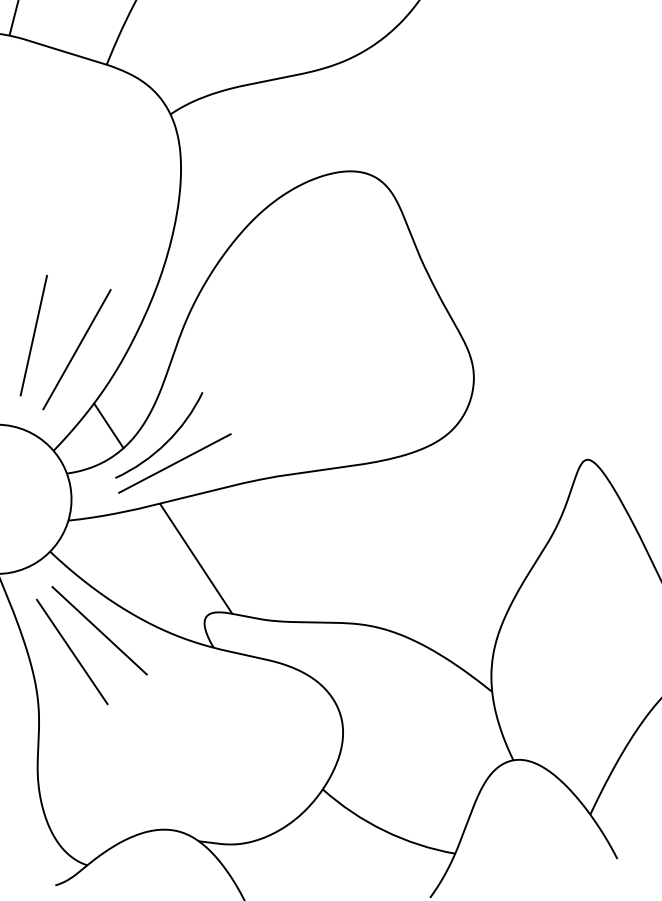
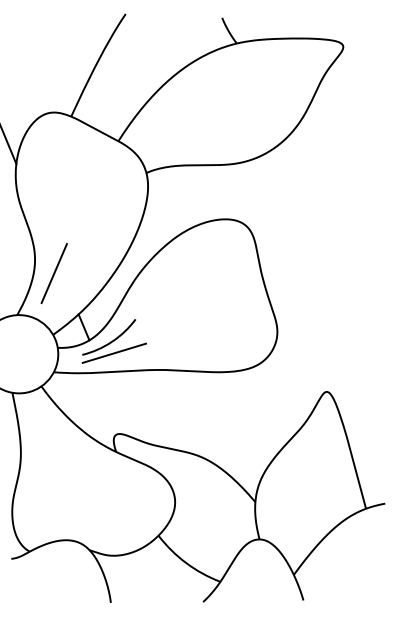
line: (75, 348) -> (74, 284), removed
line: (195, 559) -> (115, 404), removed
line: (100, 629) -> (59, 431), removed
line: (71, 650) -> (42, 439), removed

